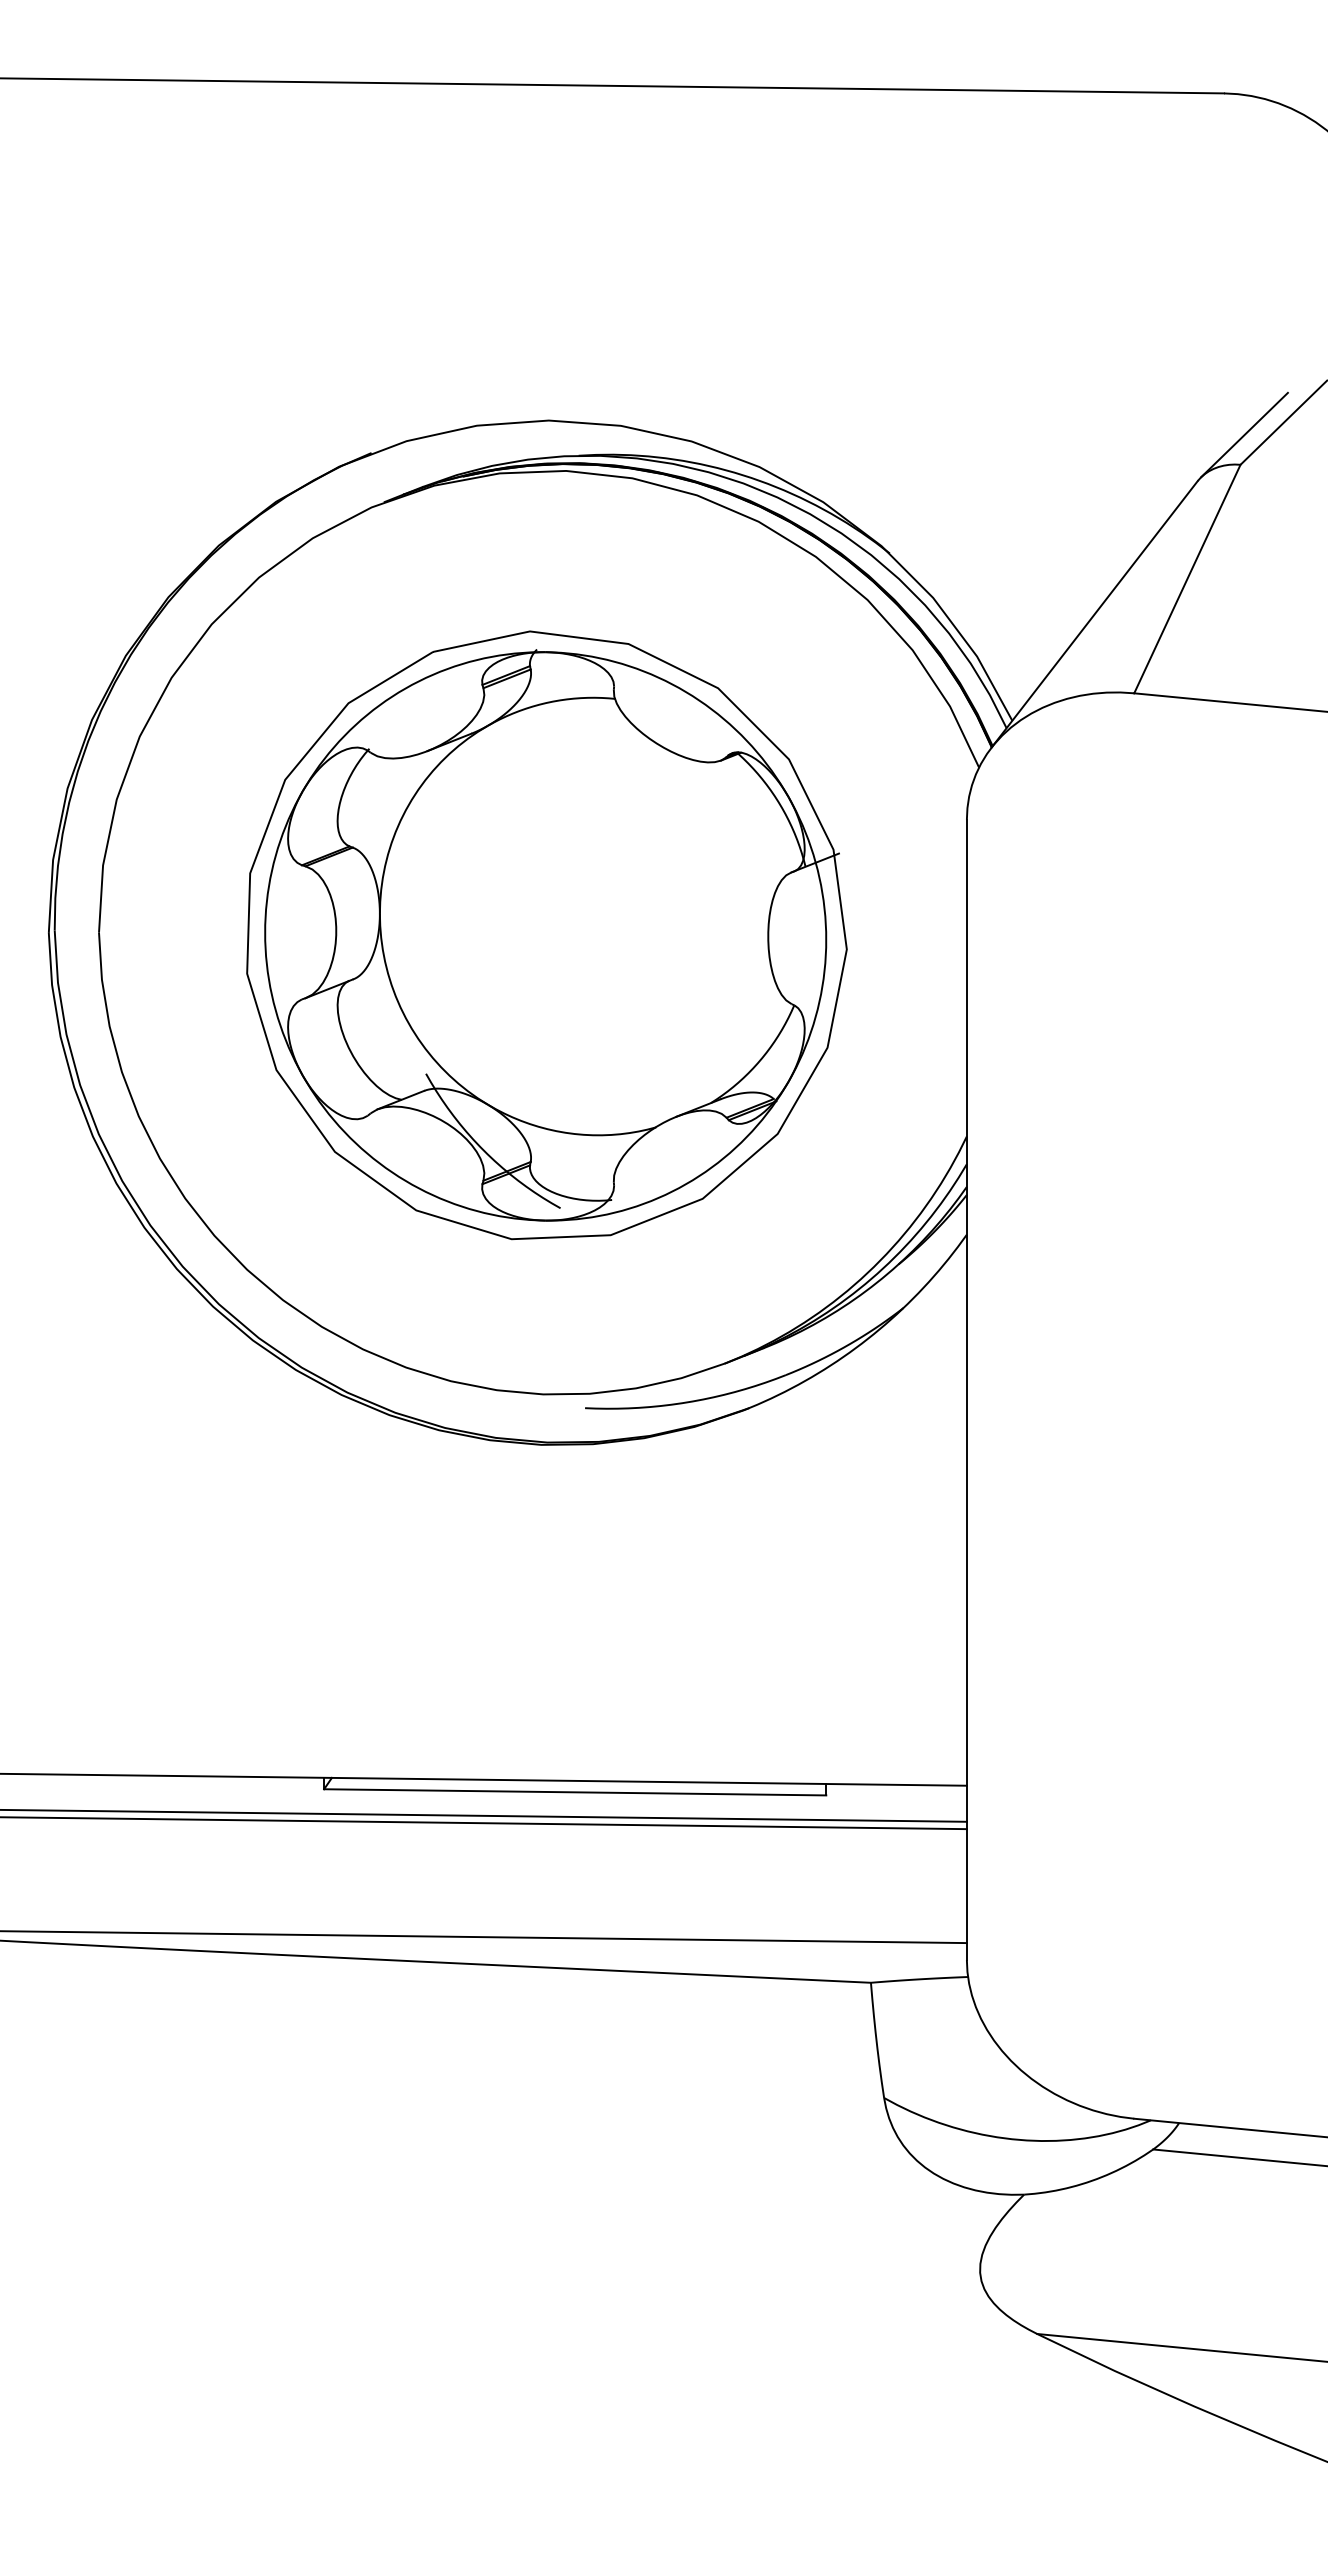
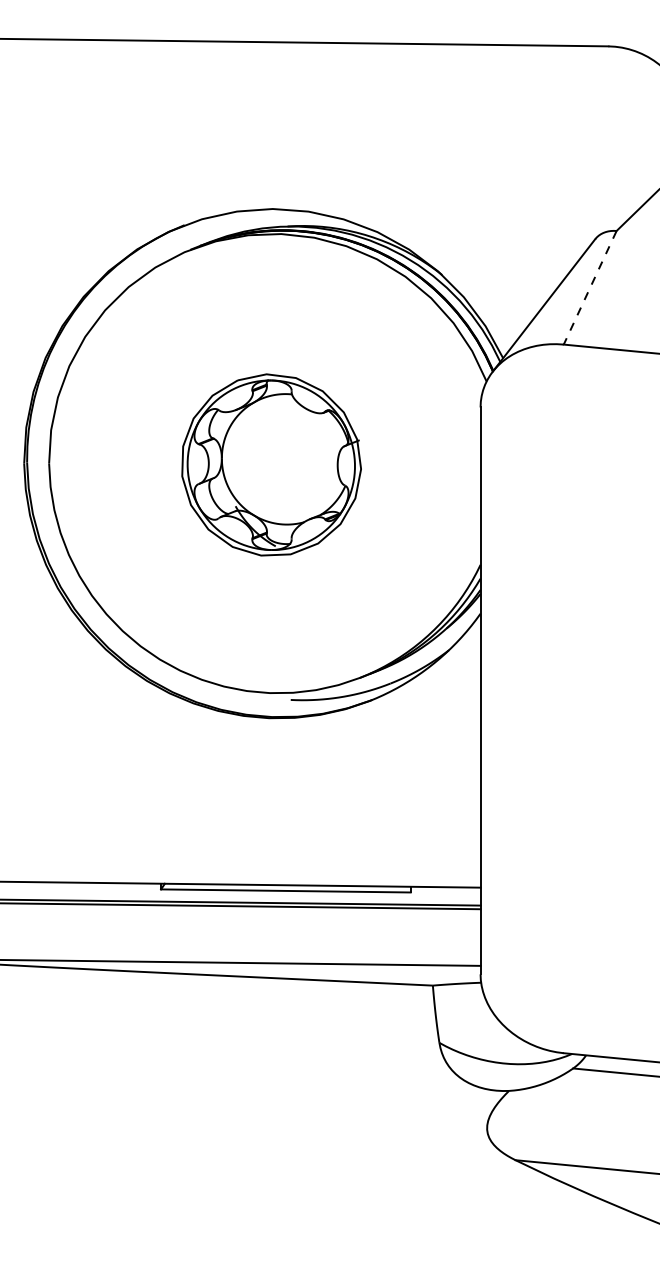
line: (1244, 435) -> (618, 216), removed
line: (1188, 578) -> (590, 287), solid -> dashed
part: (546, 934) -> (271, 464), size x0.6

